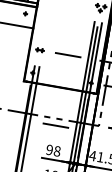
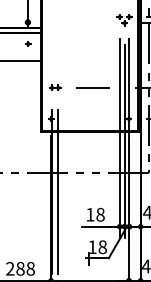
line: (55, 125) -> (92, 181), removed
text: (49, 149) -> (90, 214), 98 -> 18

